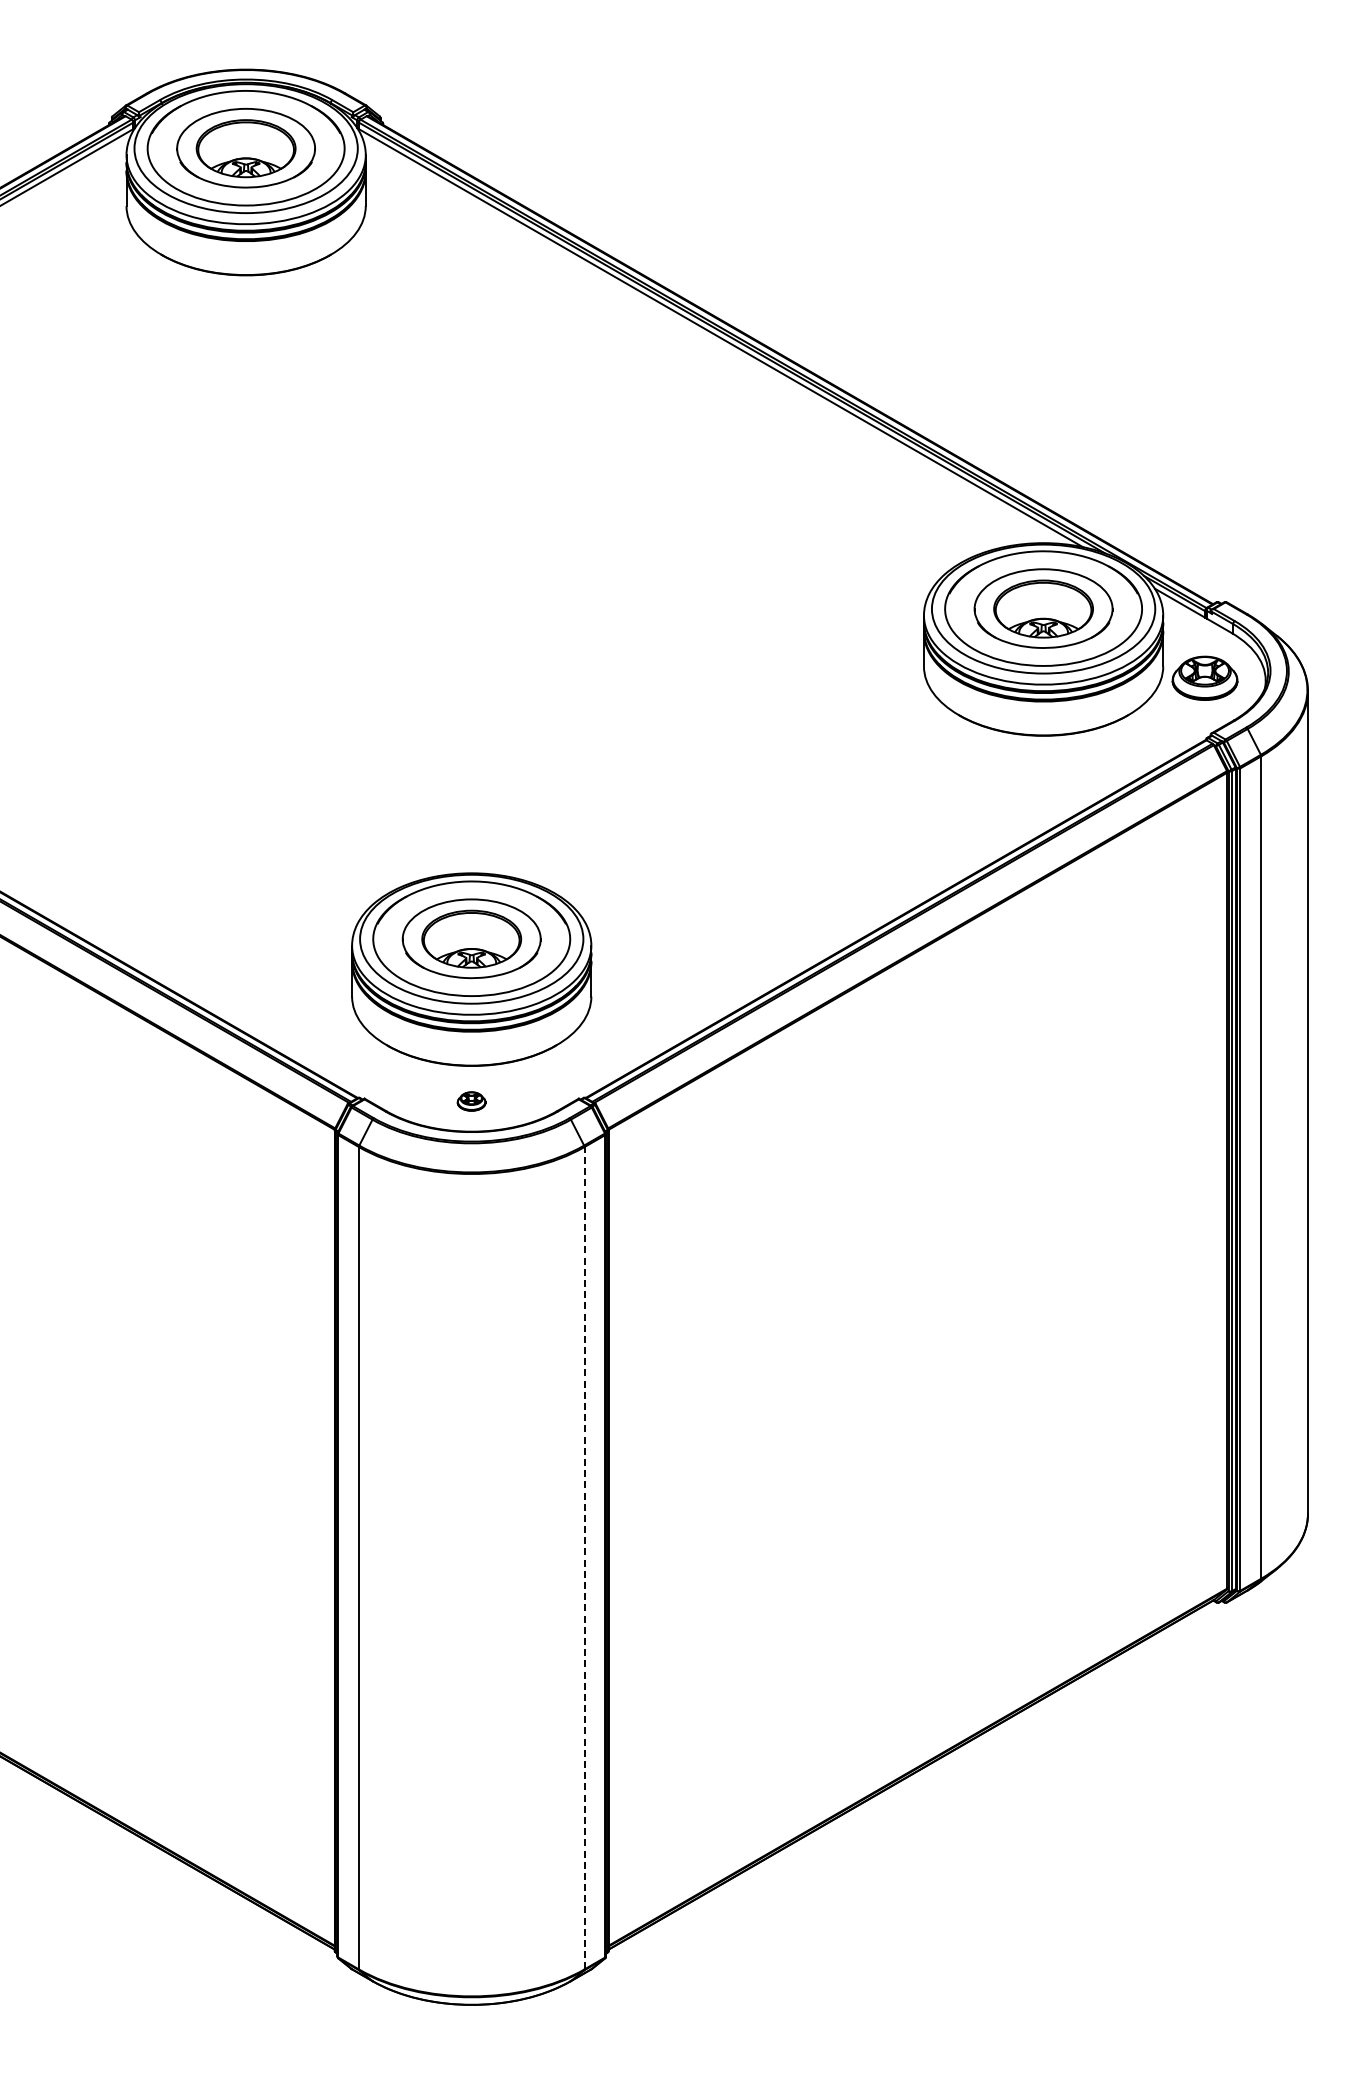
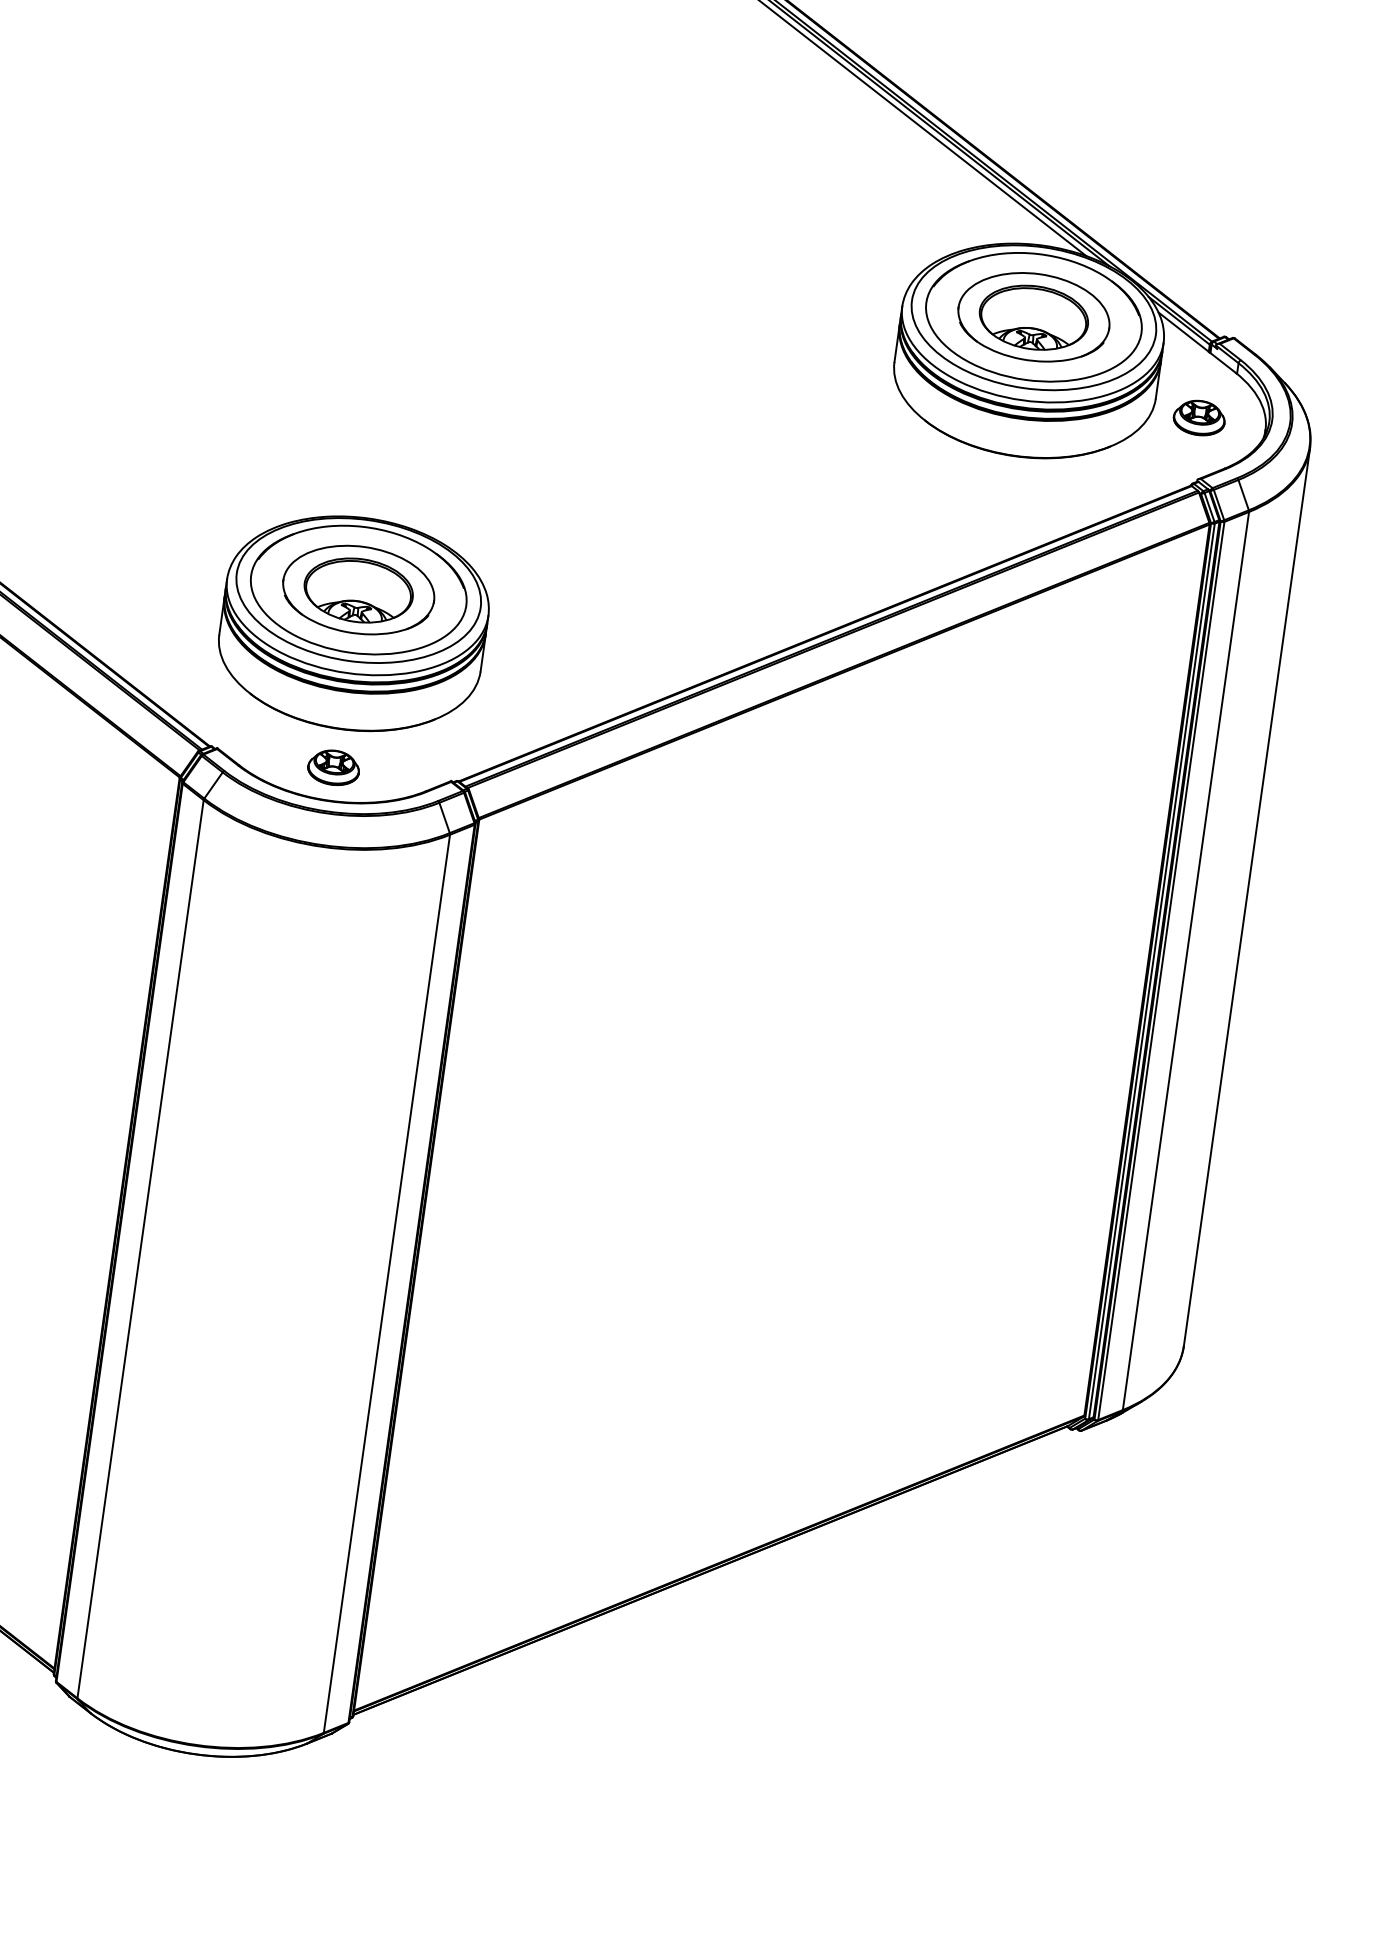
part: (1204, 677) -> (1199, 417), size x0.71
part: (471, 1101) -> (333, 767), size x1.67
line: (584, 1557) -> (387, 1283), dashed -> solid

